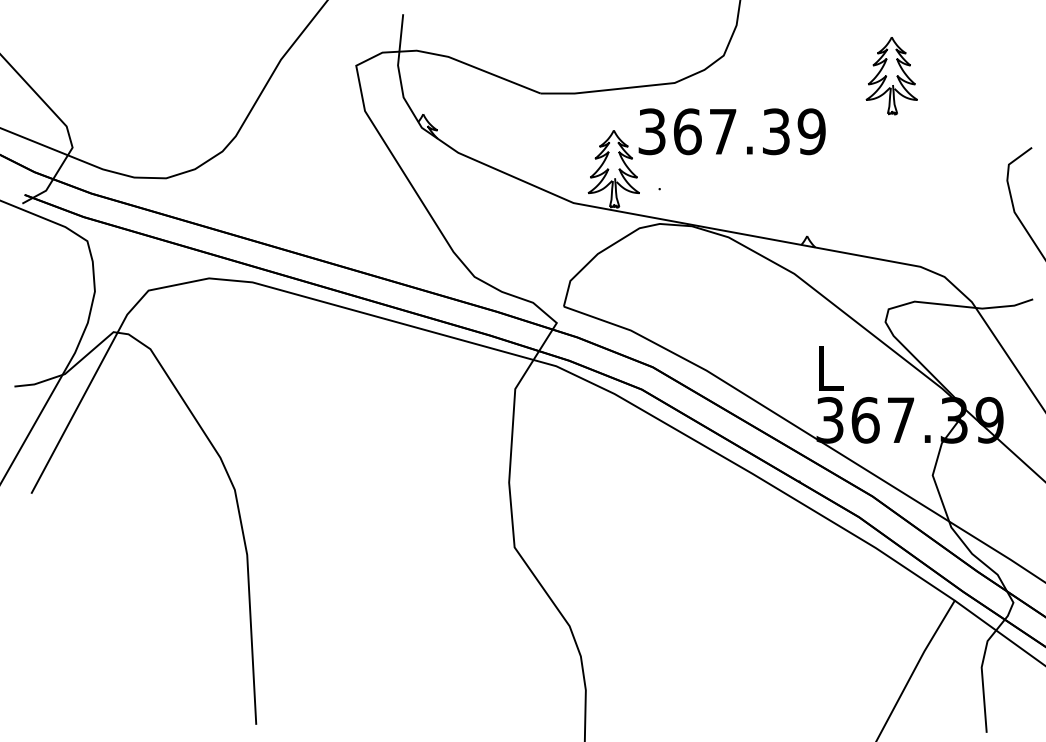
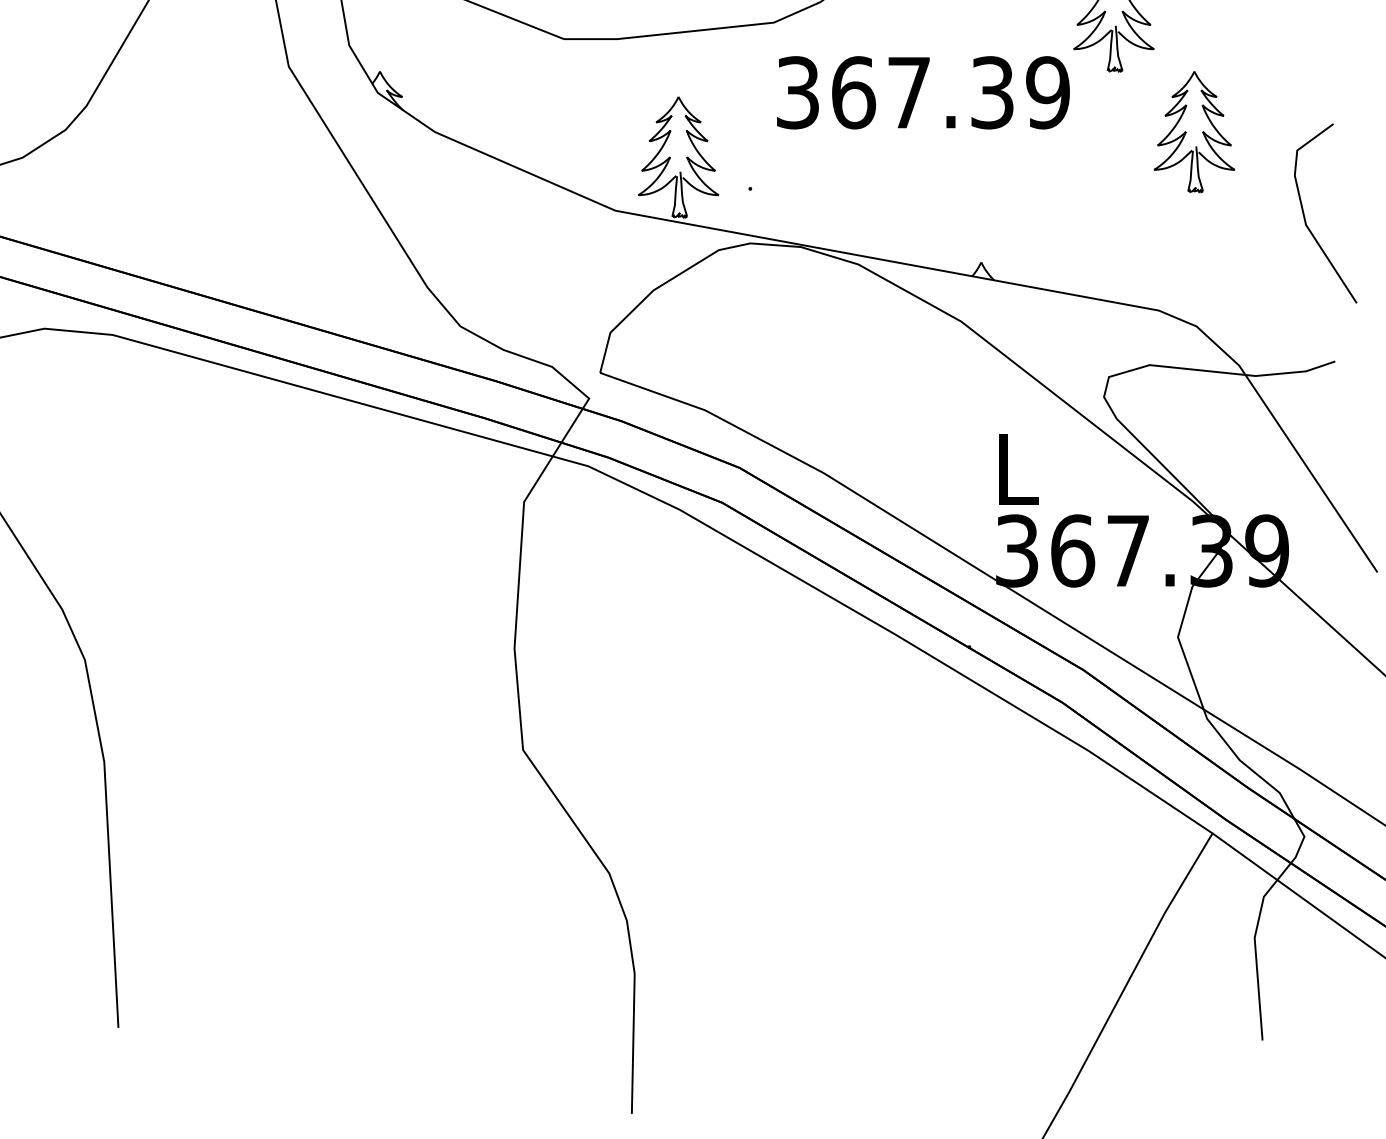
text: (731, 131) -> (922, 92), moved
part: (943, 153) -> (1194, 133), added

